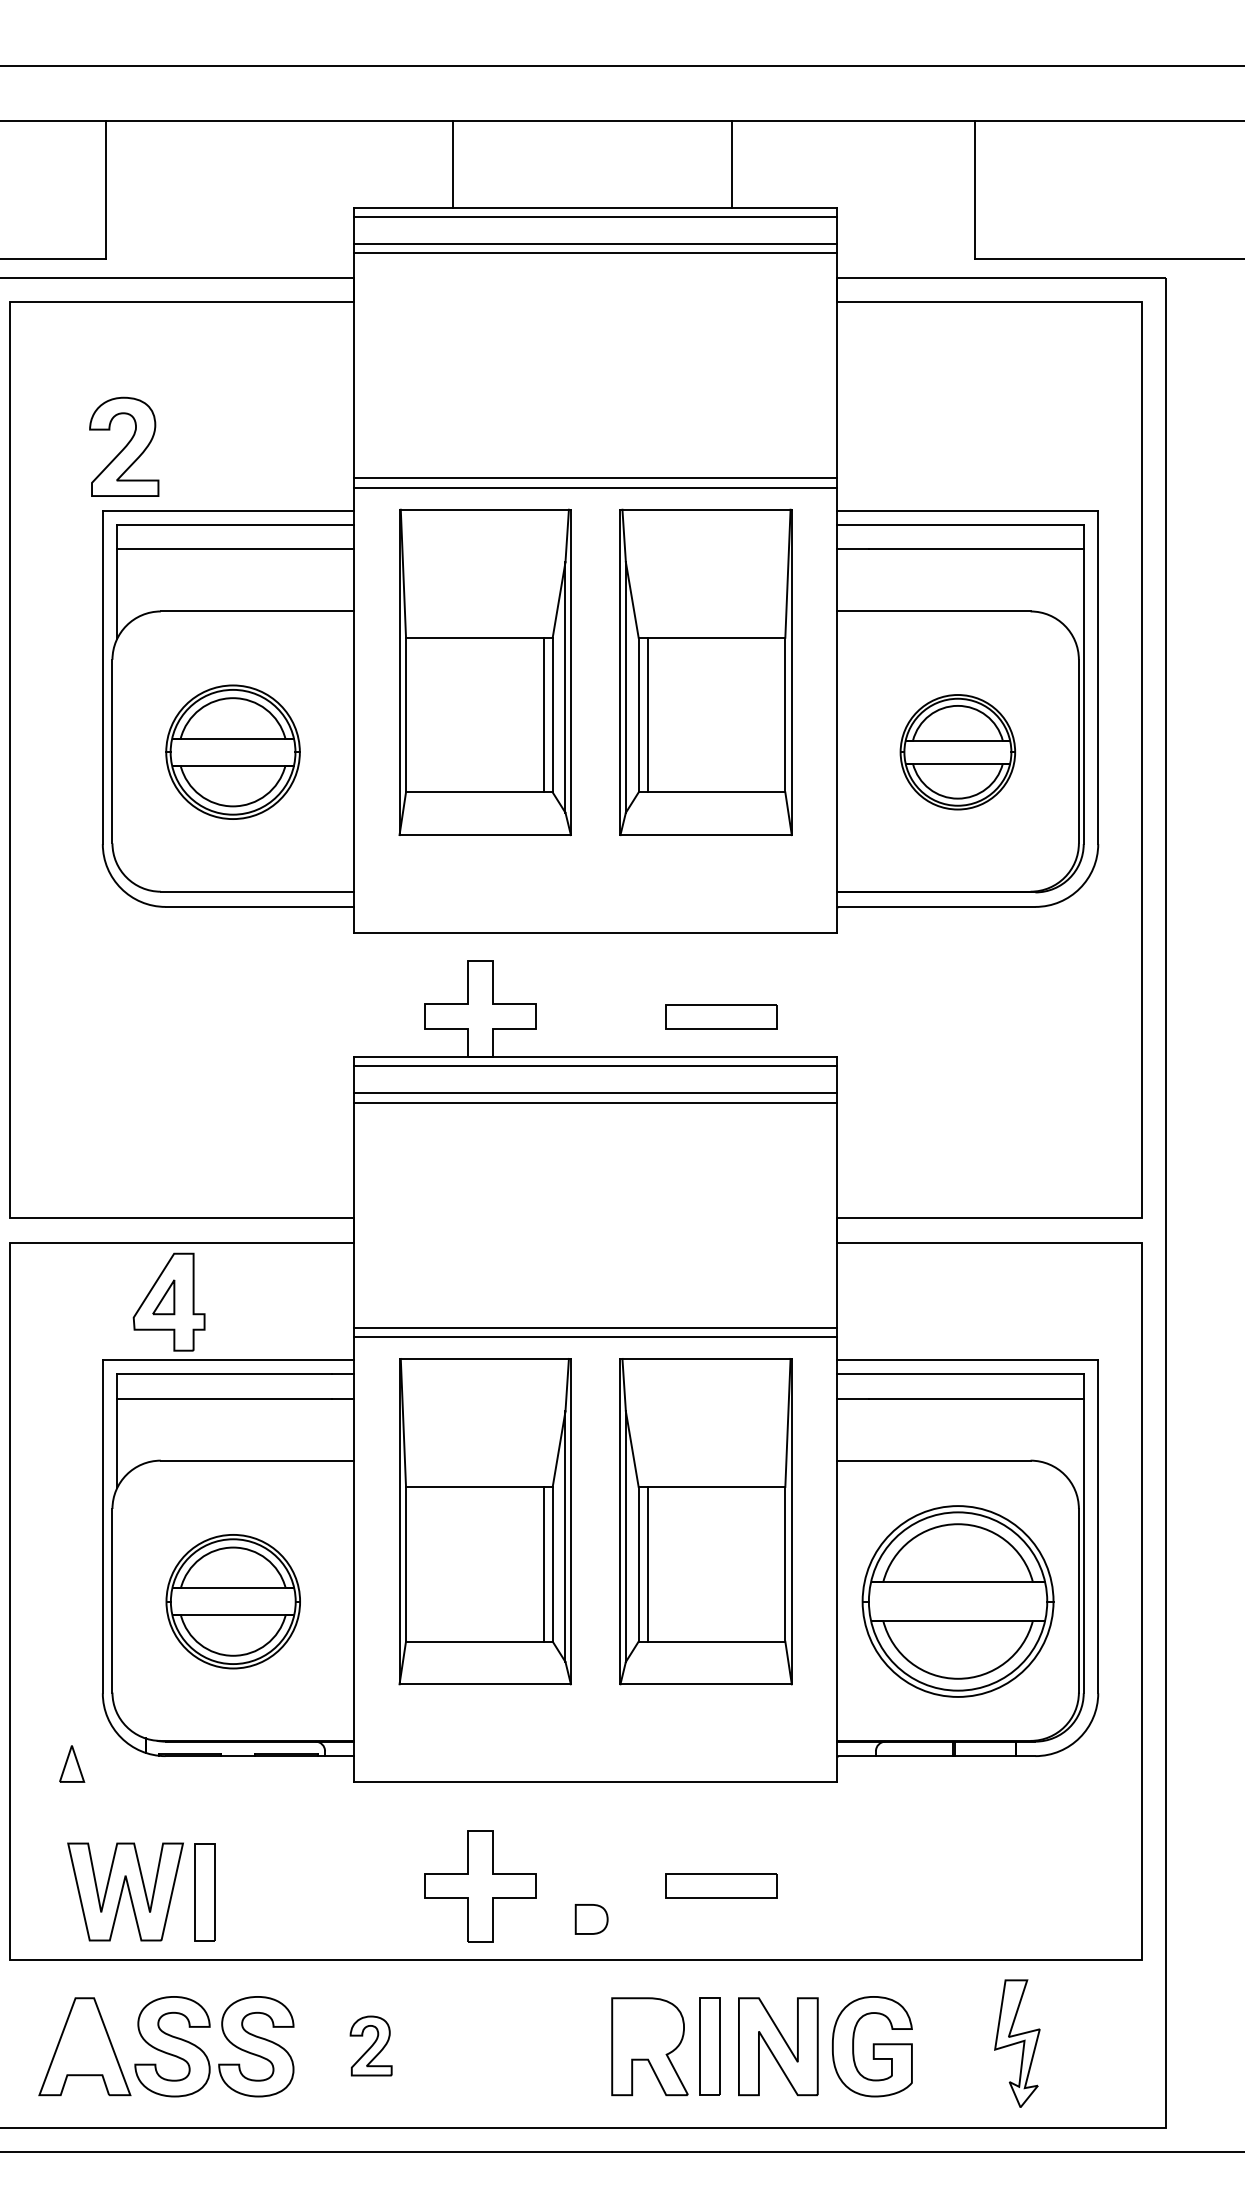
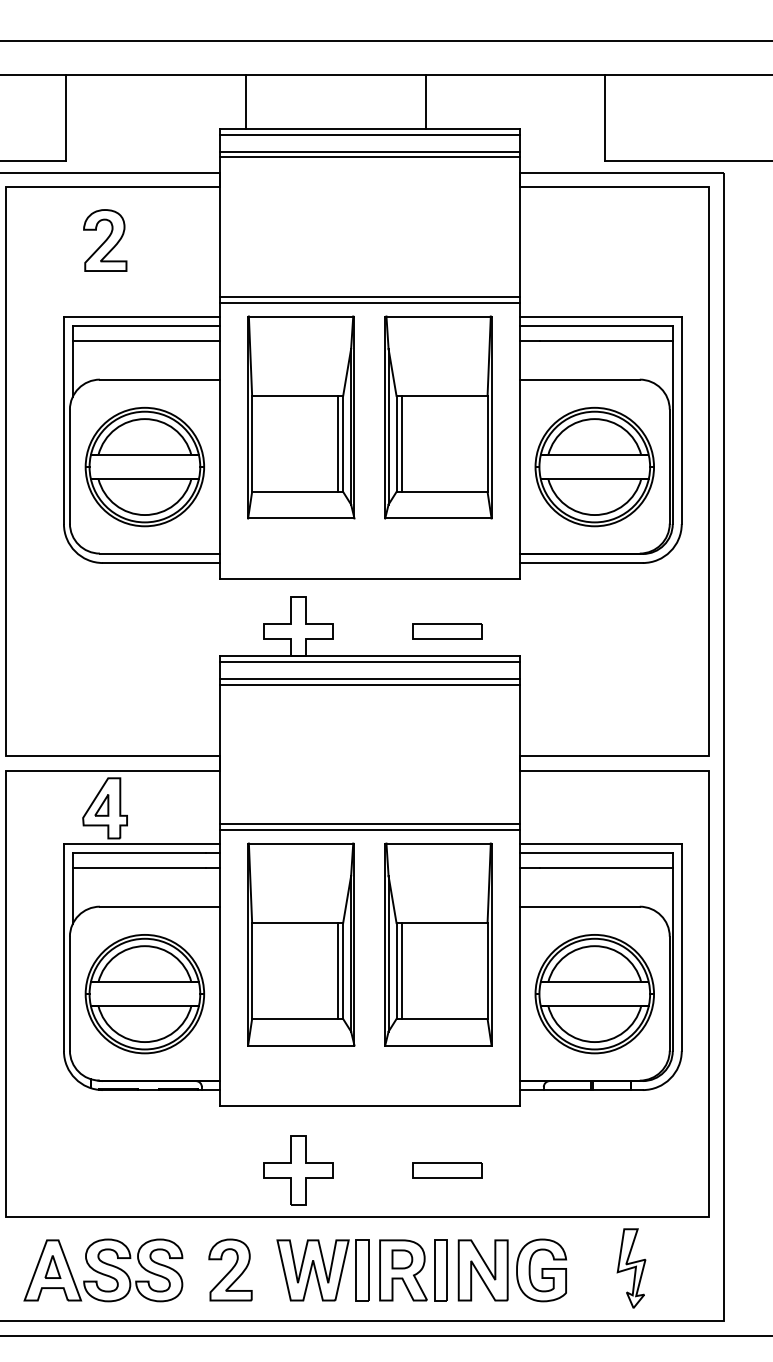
line: (453, 164) -> (245, 102), moved
line: (732, 164) -> (425, 102), moved
part: (124, 446) -> (105, 240), moved
part: (232, 751) -> (144, 466), size x1.43
part: (957, 751) -> (594, 466), size x1.67
part: (232, 1602) -> (144, 994), size x1.43
part: (71, 1763) -> (52, 1266), moved
part: (140, 1892) -> (322, 1270), moved
part: (591, 1919) -> (402, 1259), moved
part: (371, 2045) -> (230, 1269), size x1.67

